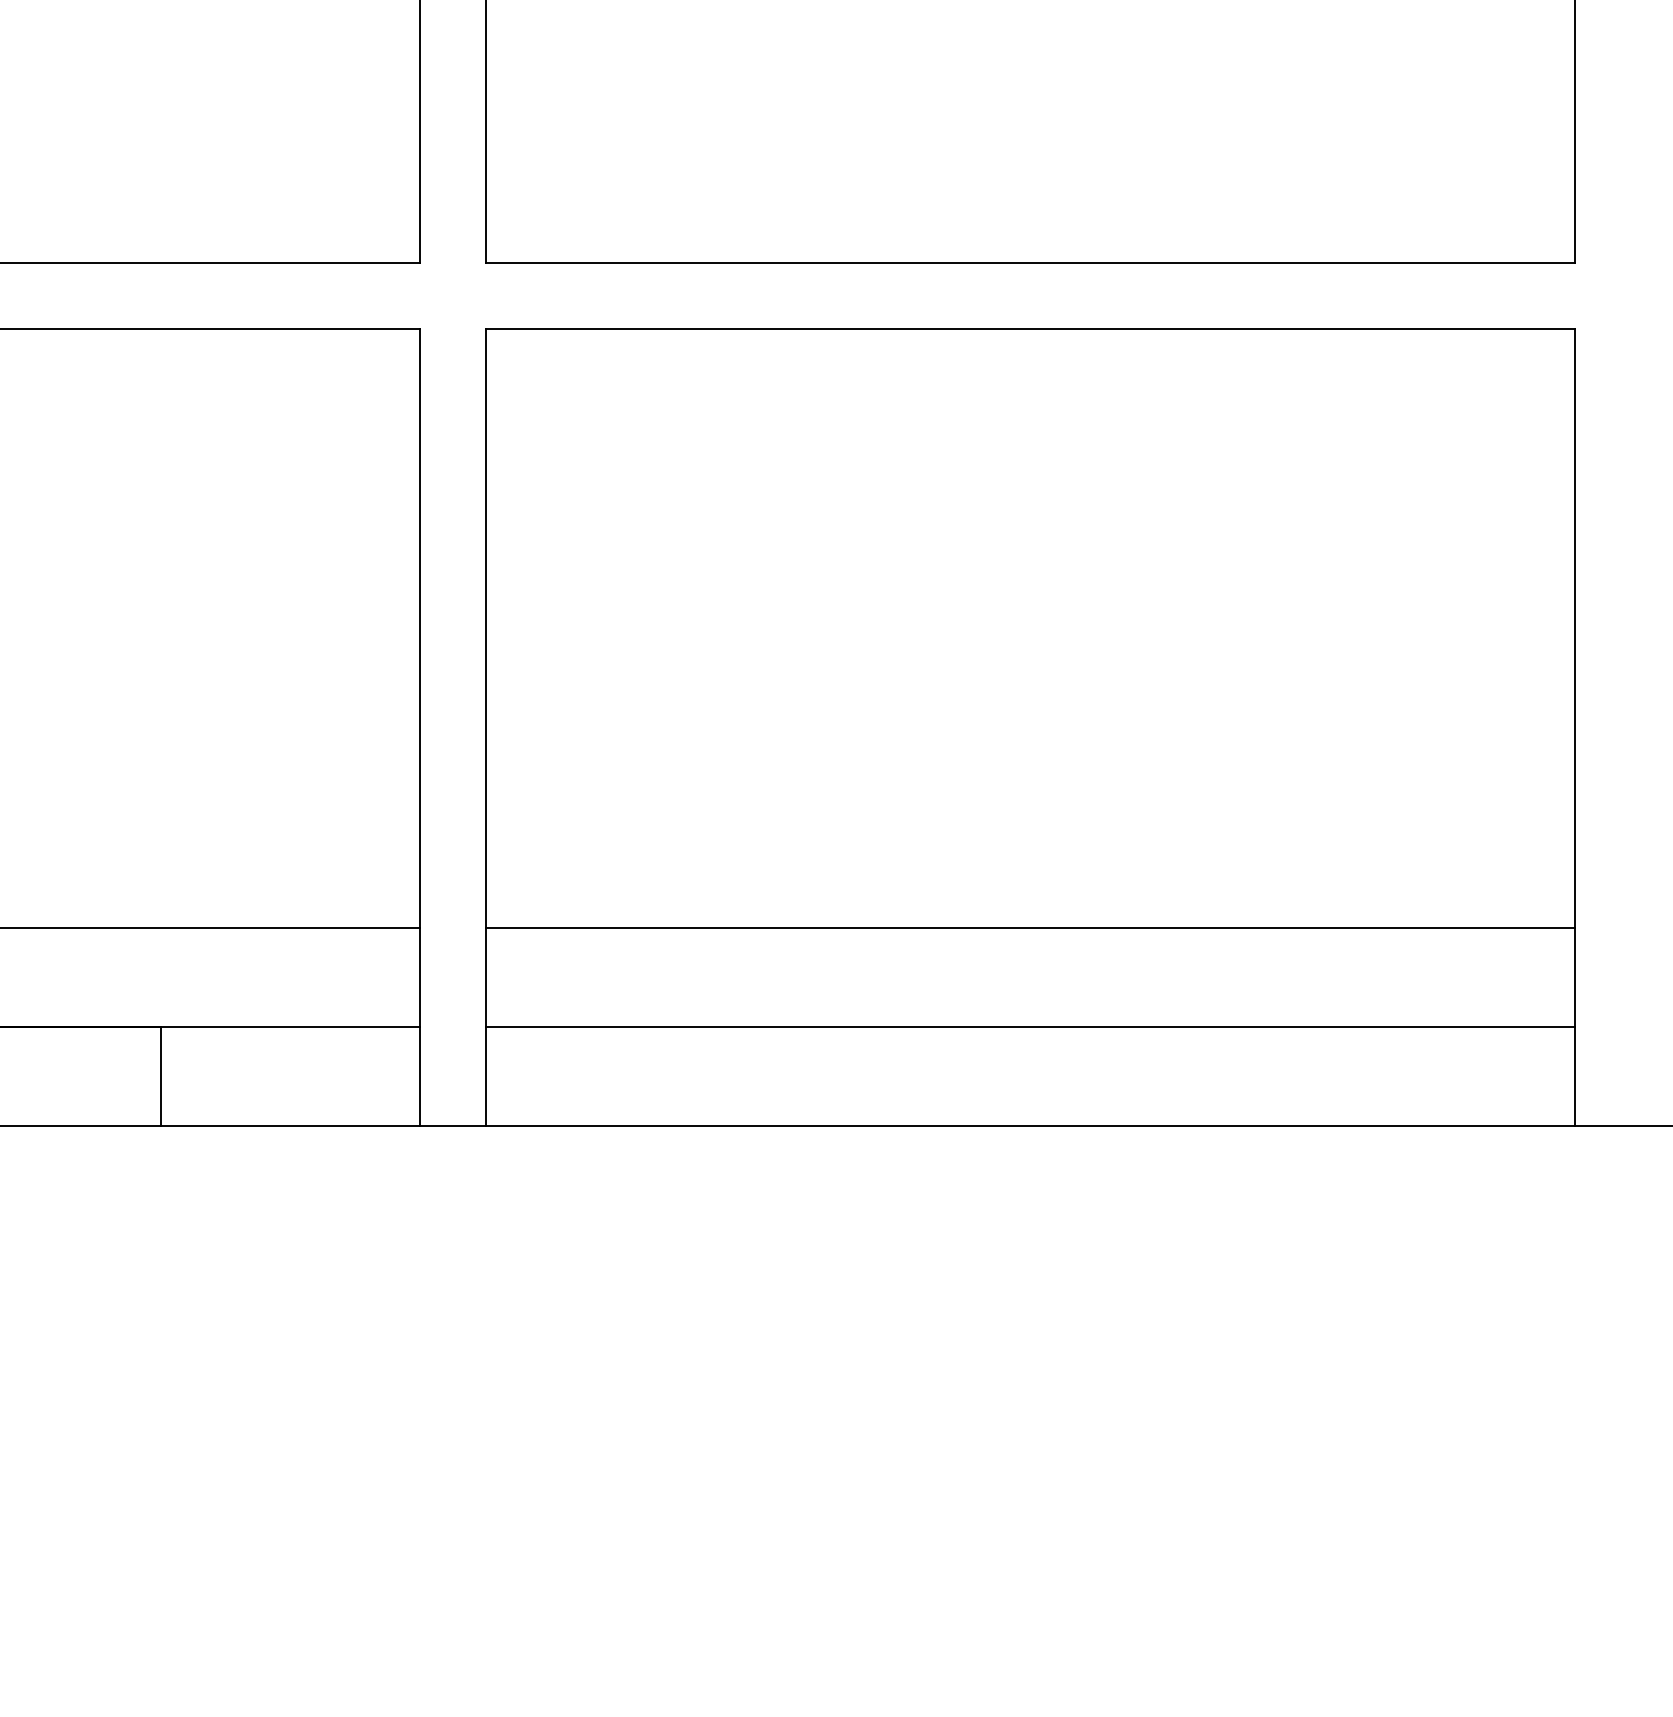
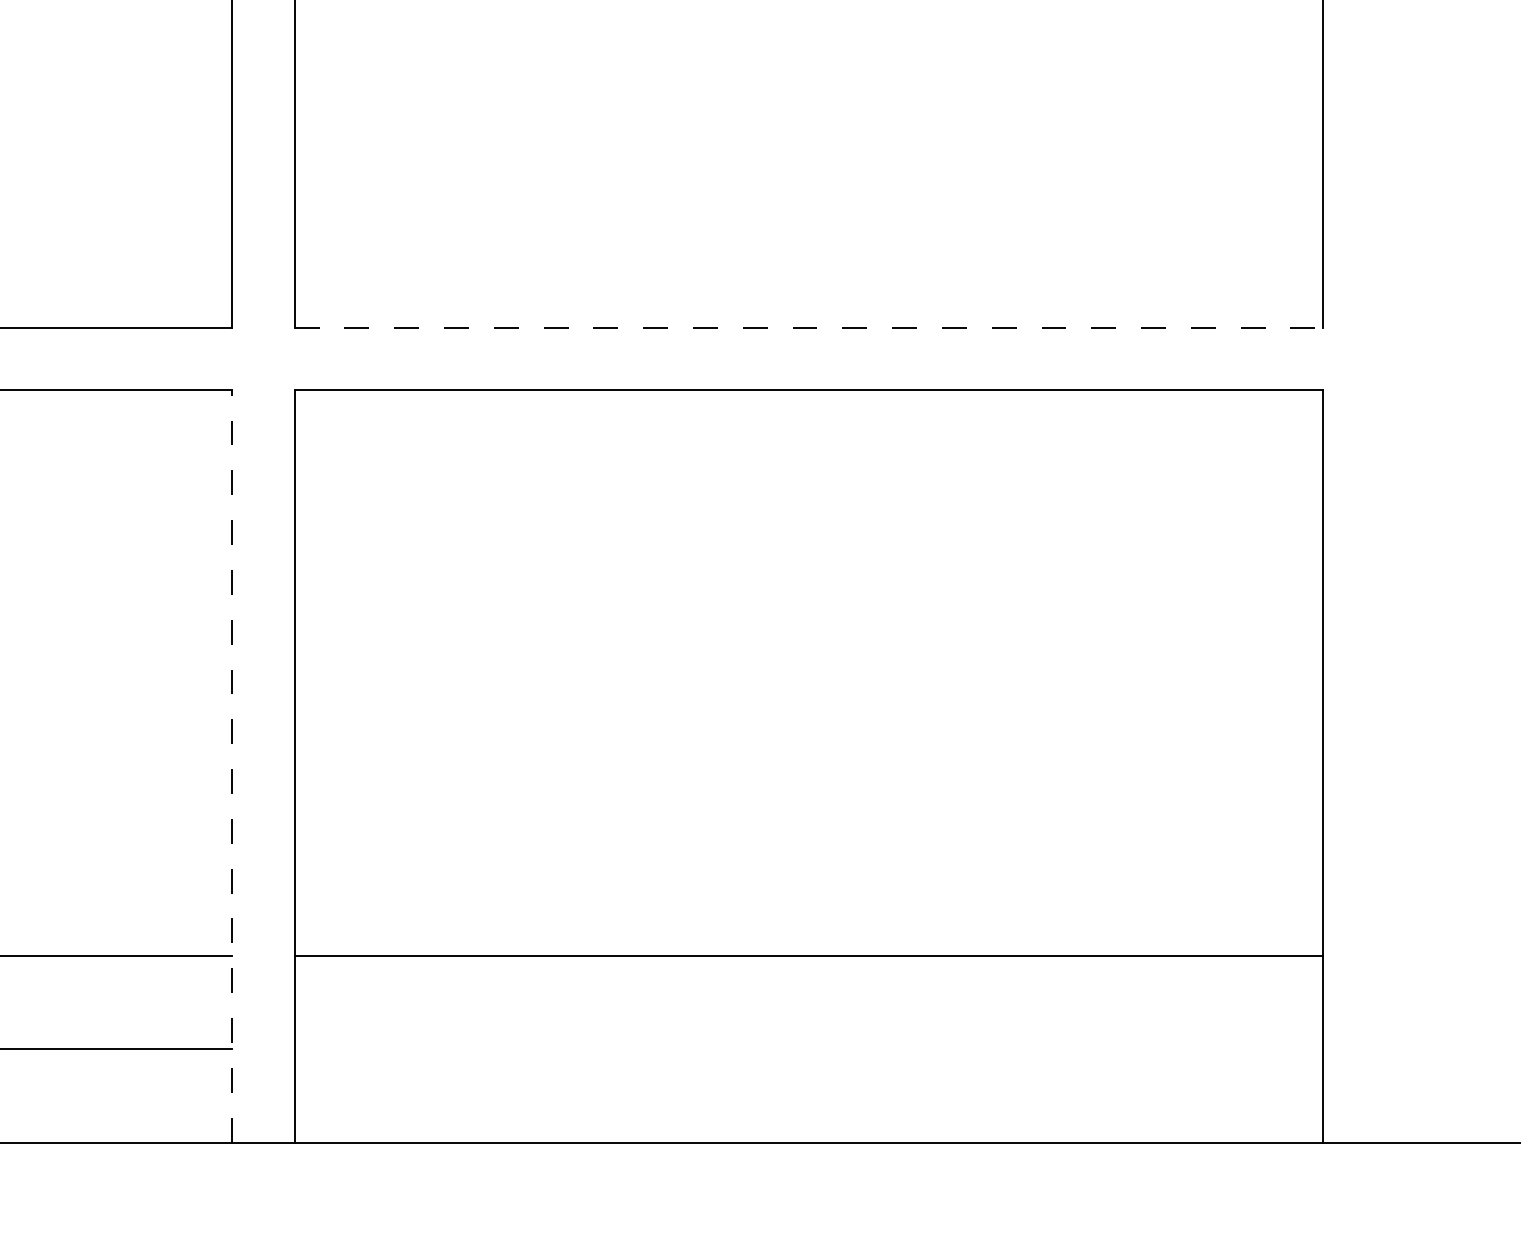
line: (1031, 263) -> (809, 328), solid -> dashed
line: (420, 726) -> (232, 765), solid -> dashed
line: (1030, 1026) -> (808, 1048), removed

